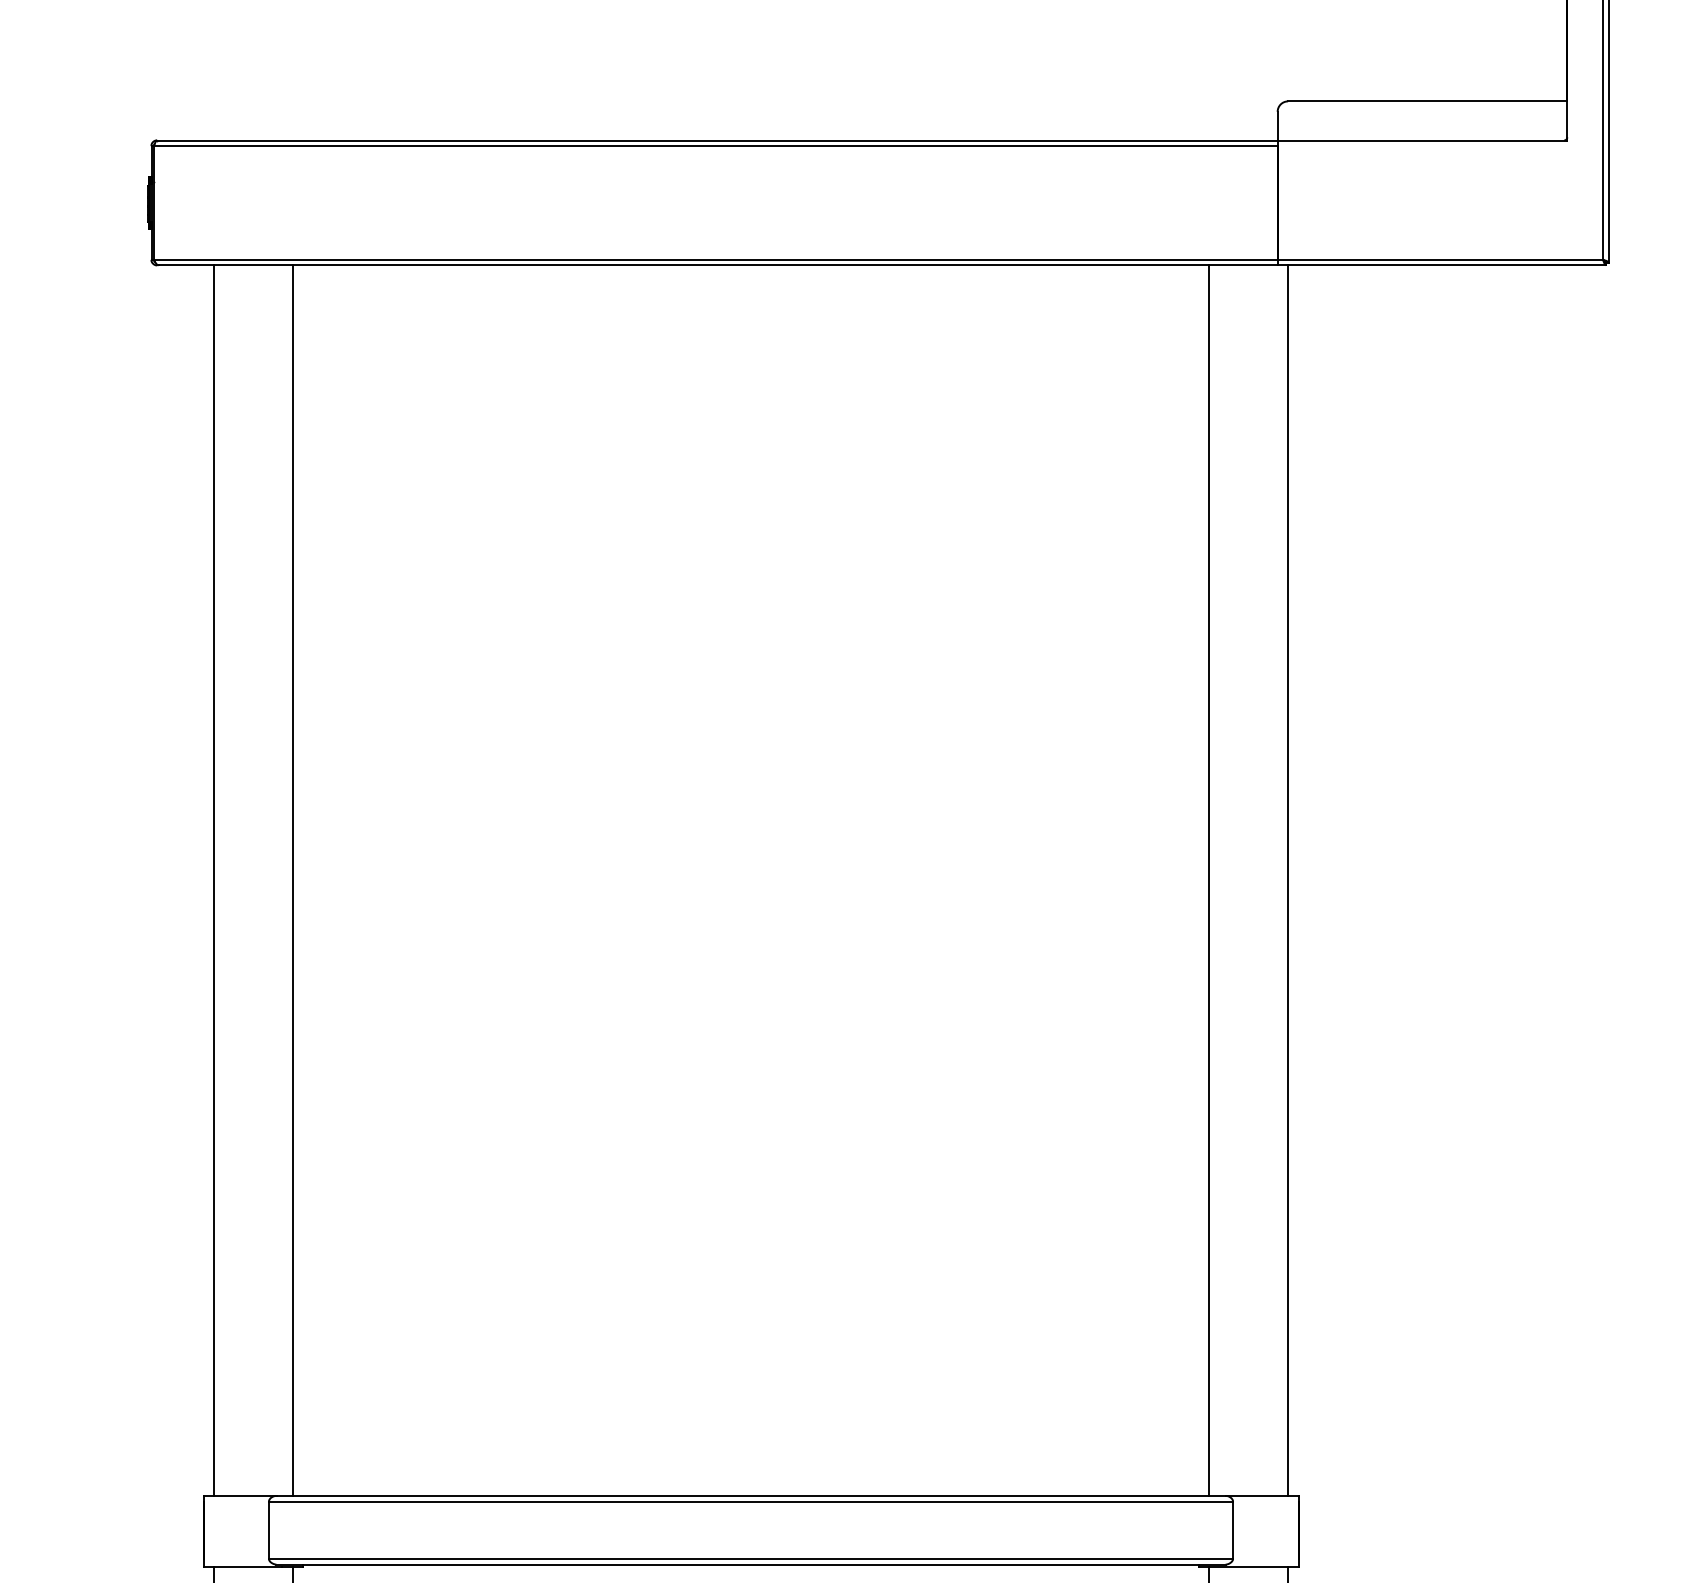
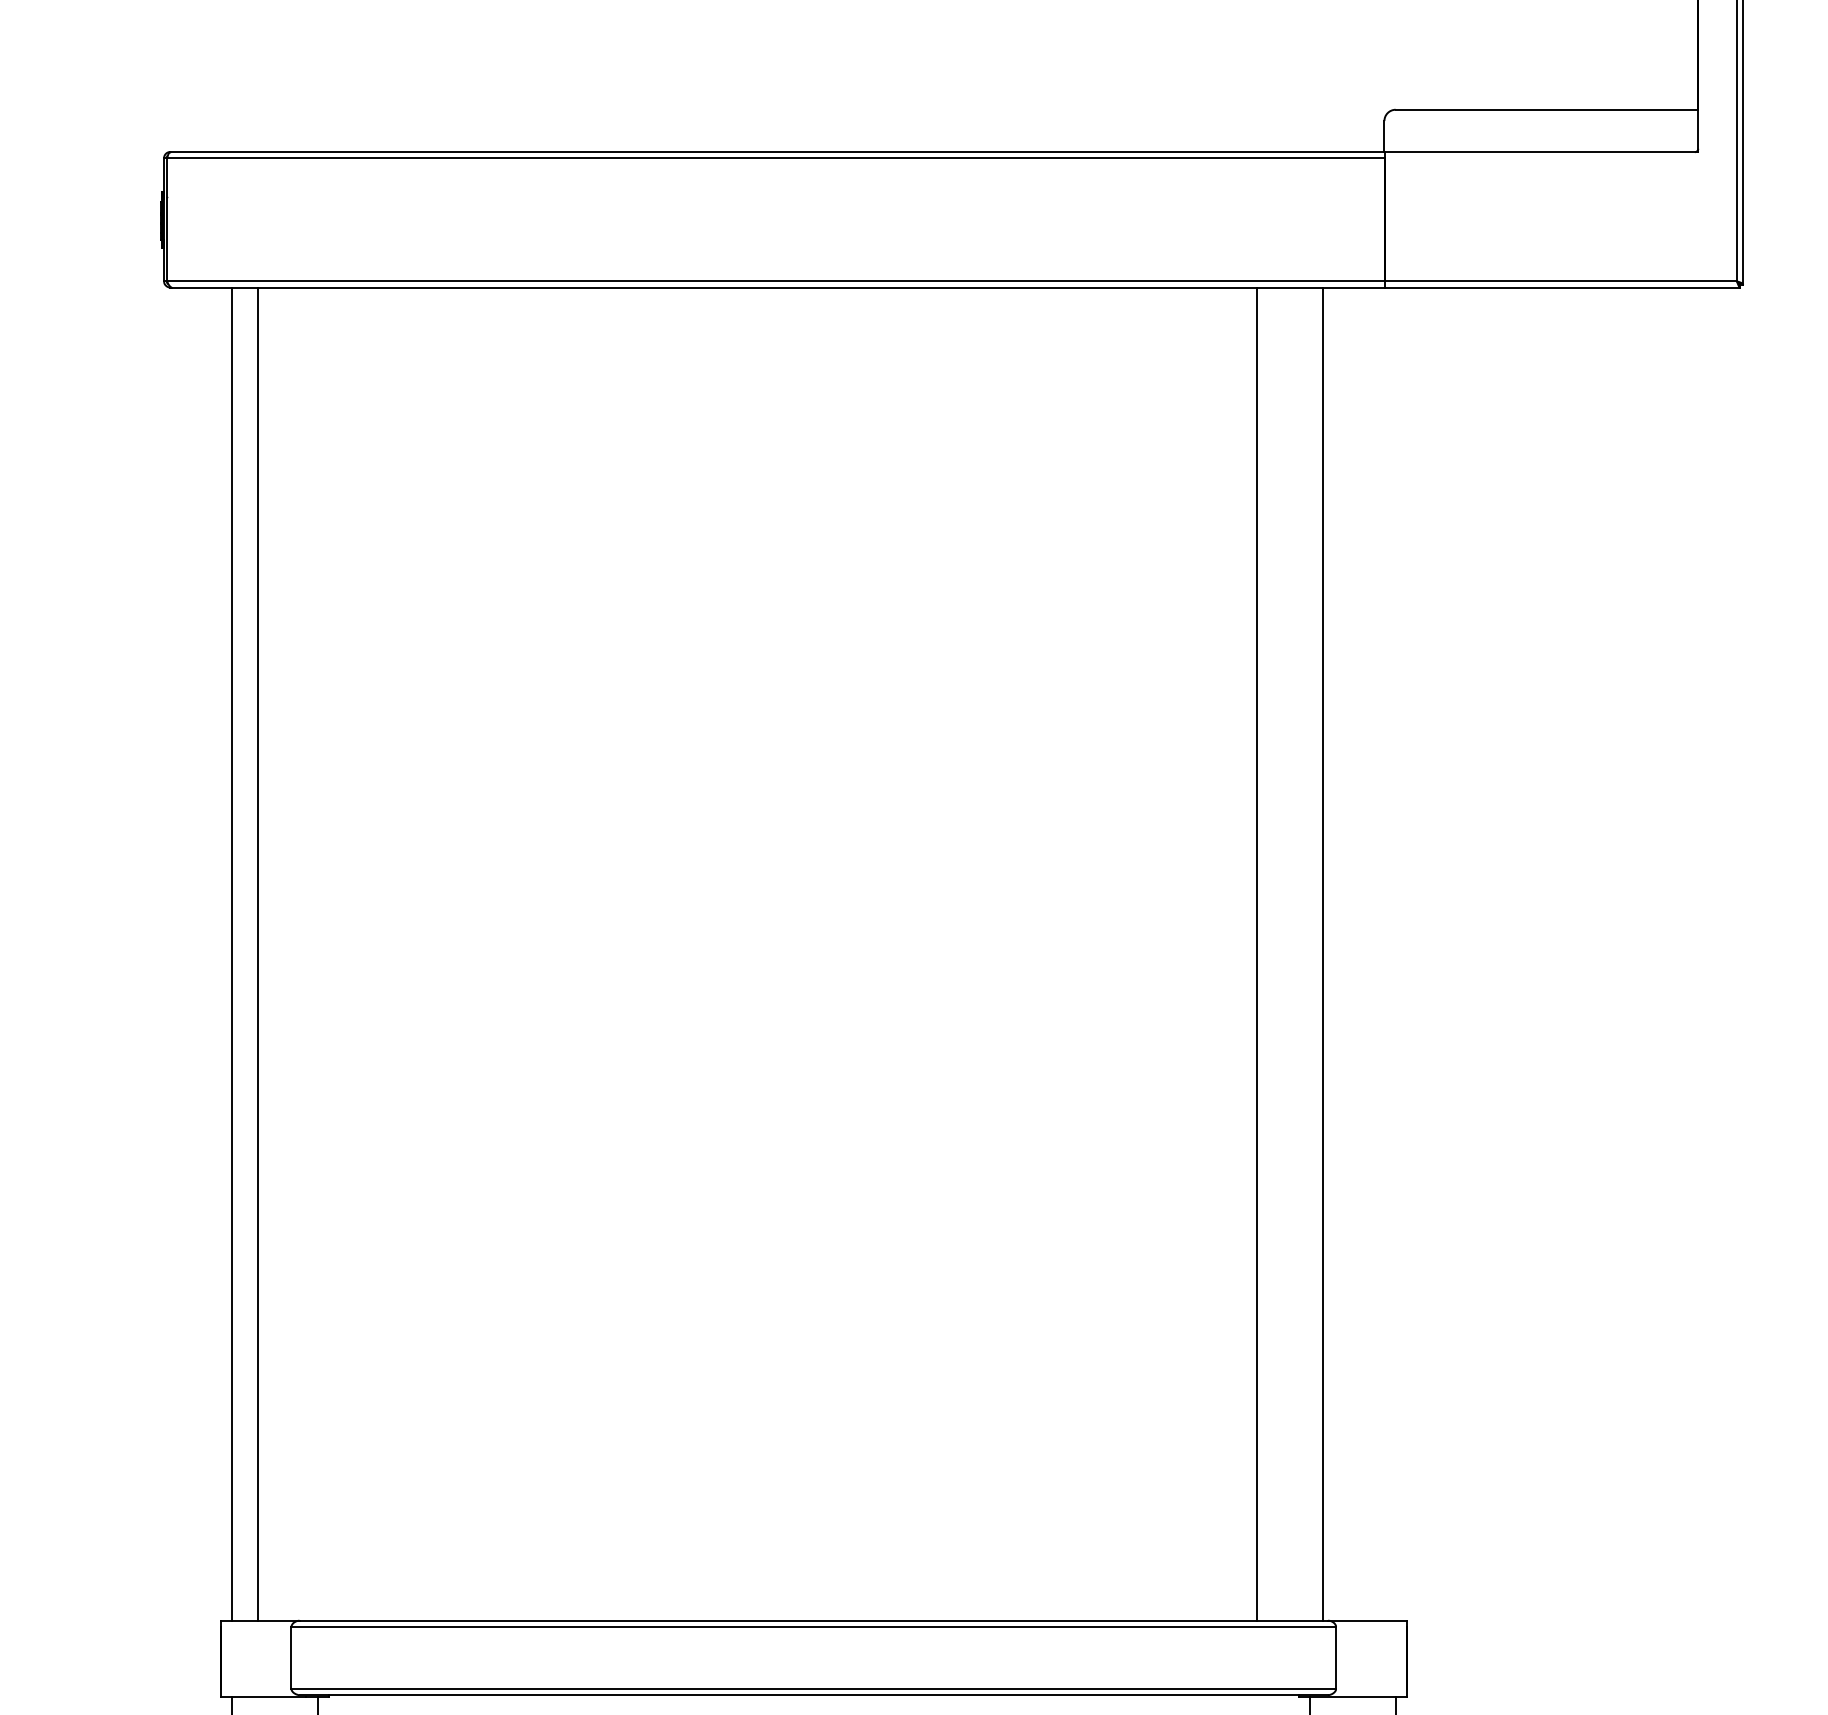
line: (293, 880) -> (258, 953), moved
line: (1209, 880) -> (1257, 953), moved
line: (1288, 880) -> (1323, 953), moved

